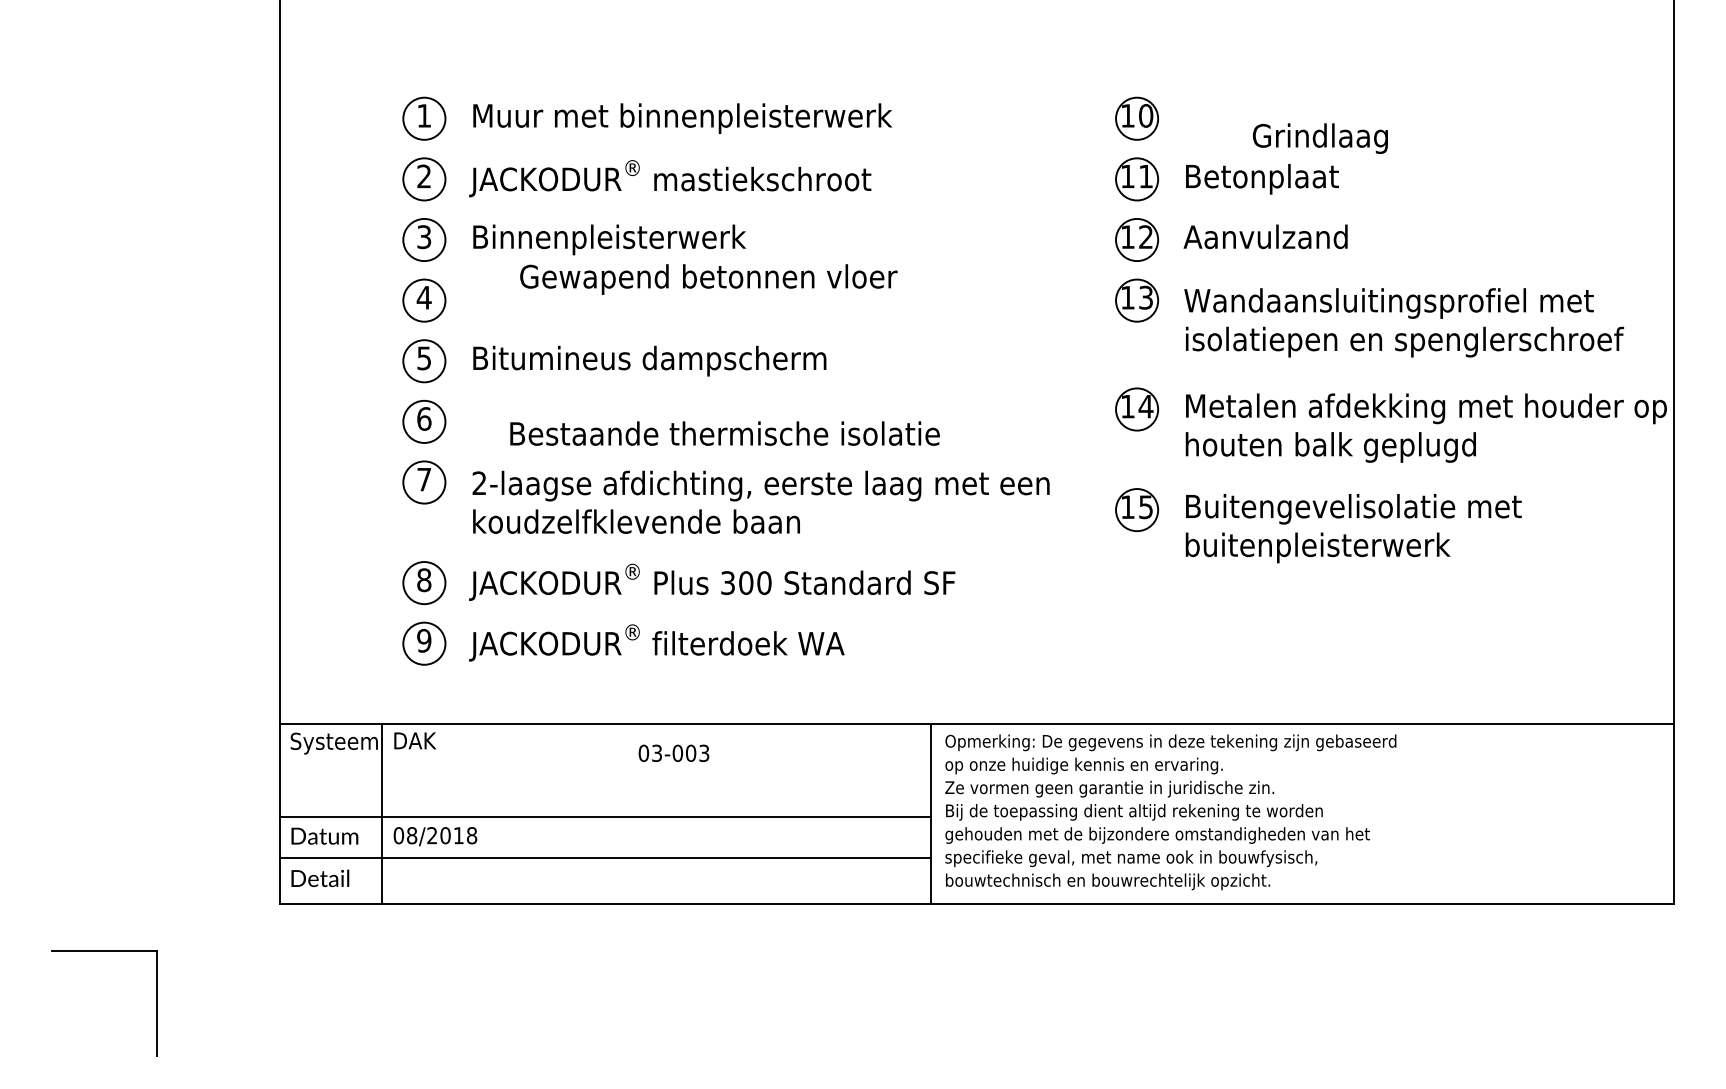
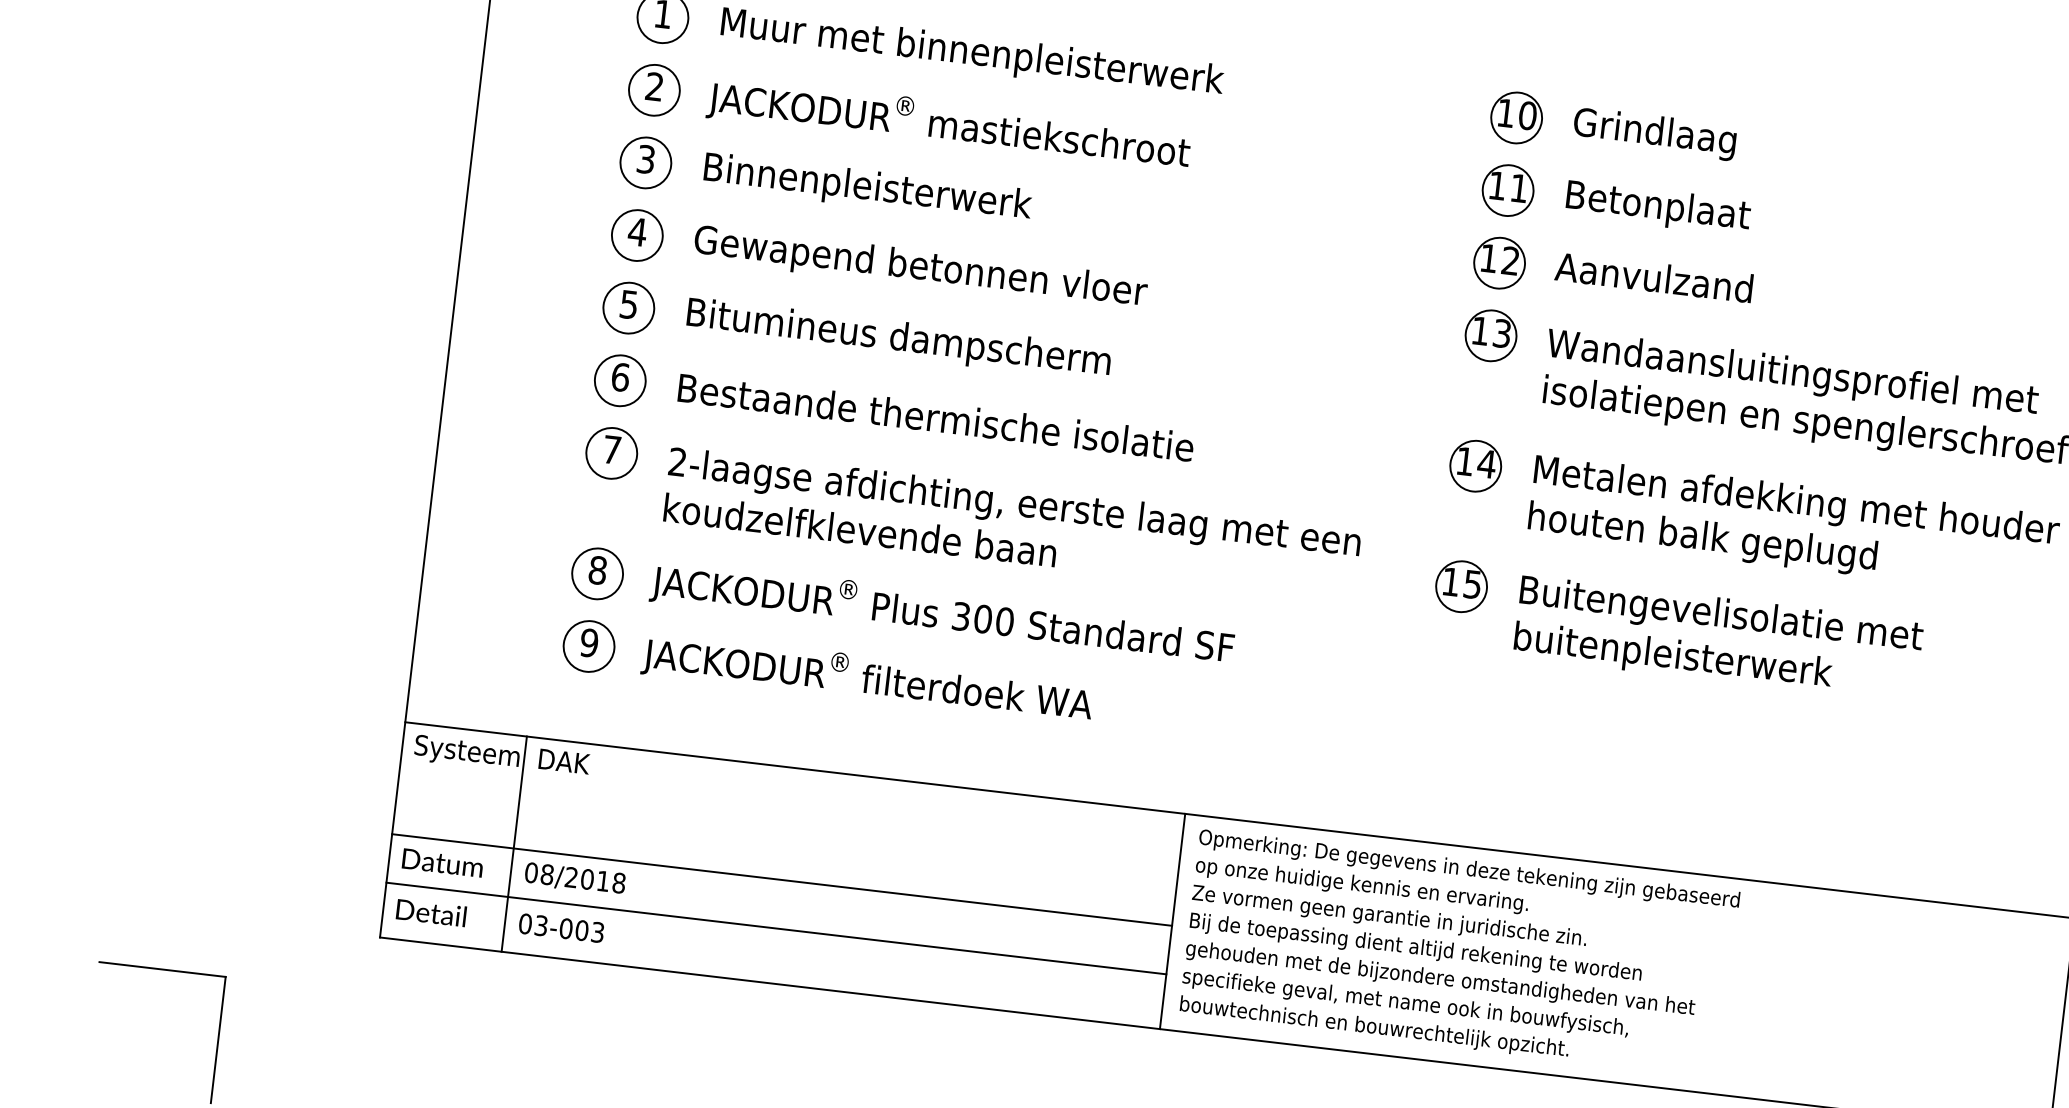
text: (1319, 138) -> (1653, 133), moved
text: (708, 279) -> (920, 268), moved
text: (724, 433) -> (935, 417), moved
text: (673, 752) -> (561, 927), moved

